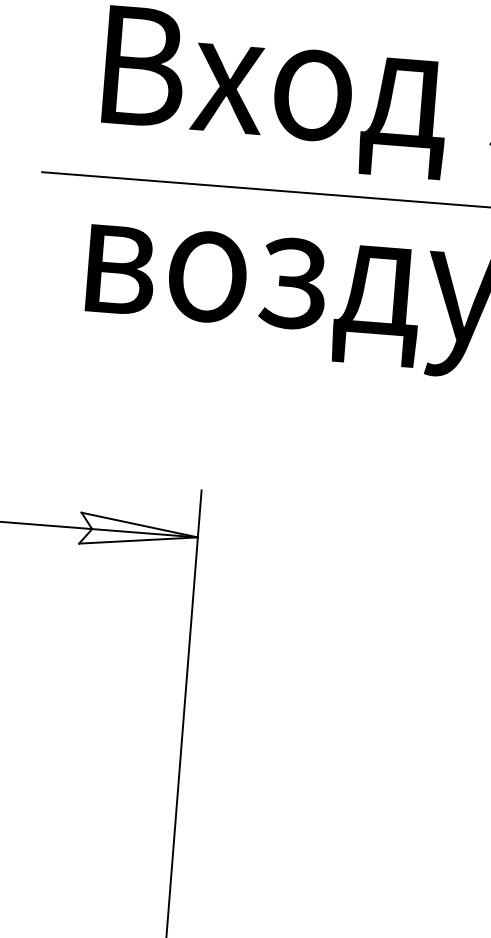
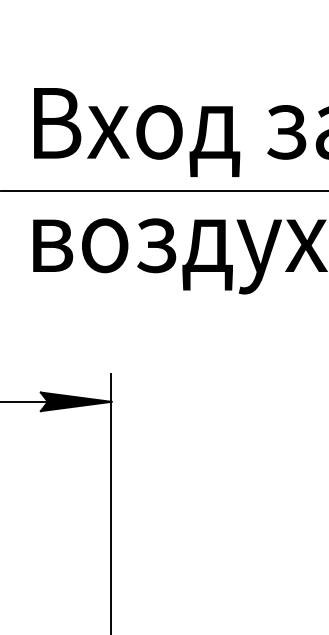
fill: (138, 532) -> (75, 401), added

